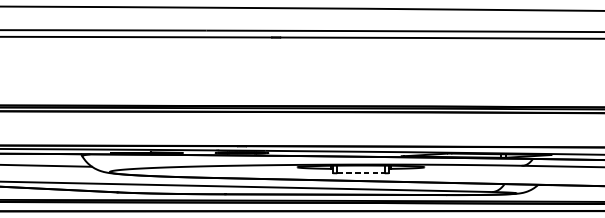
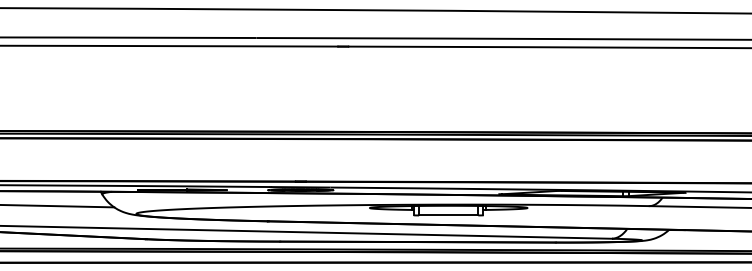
line: (360, 173) -> (448, 215), dashed -> solid

